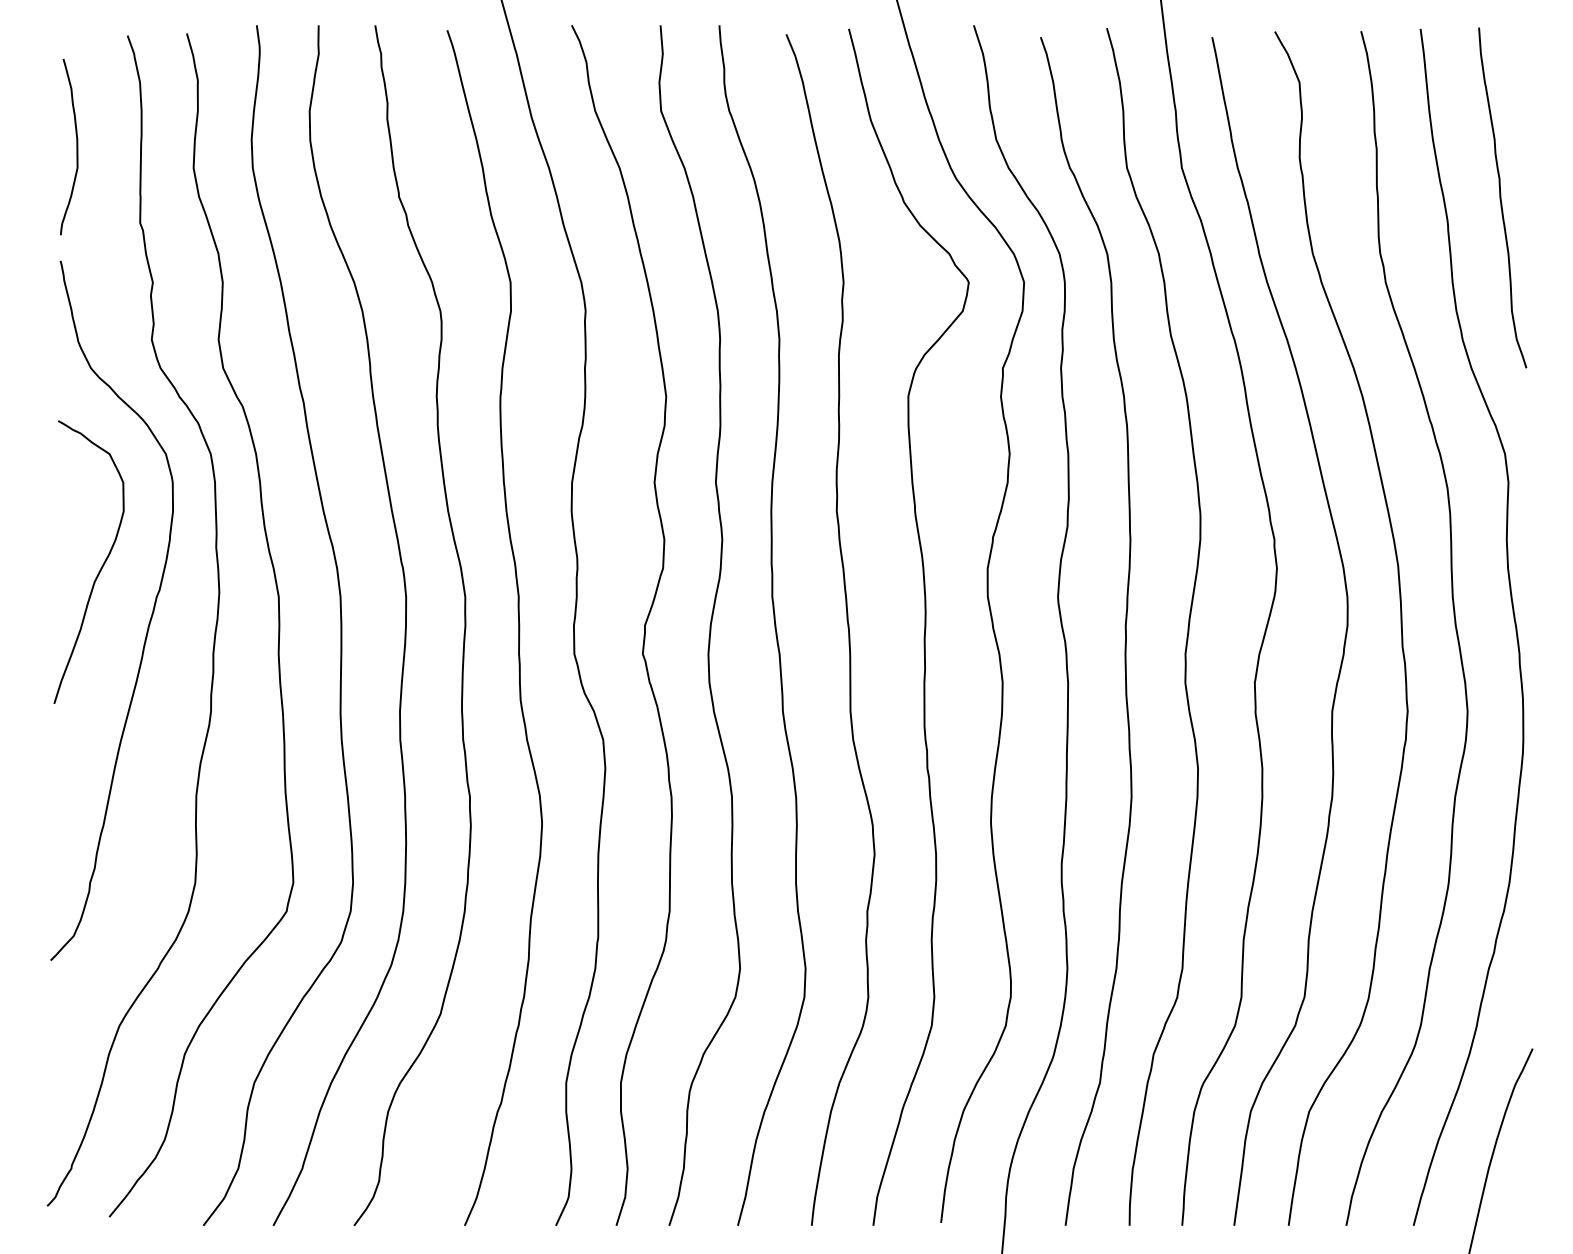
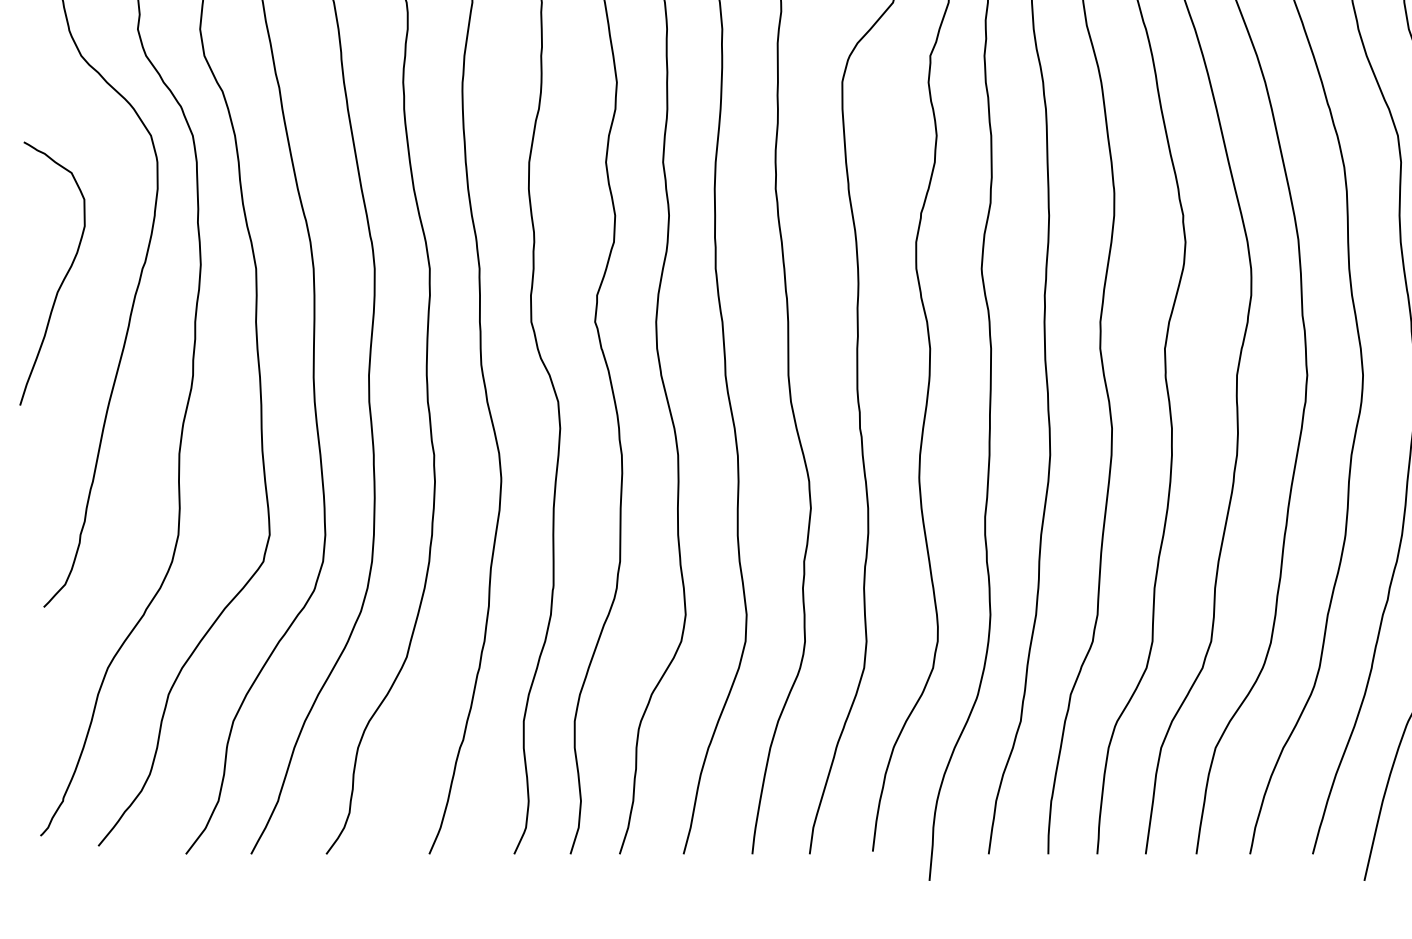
curve: (100, 568) -> (63, 279), moved

